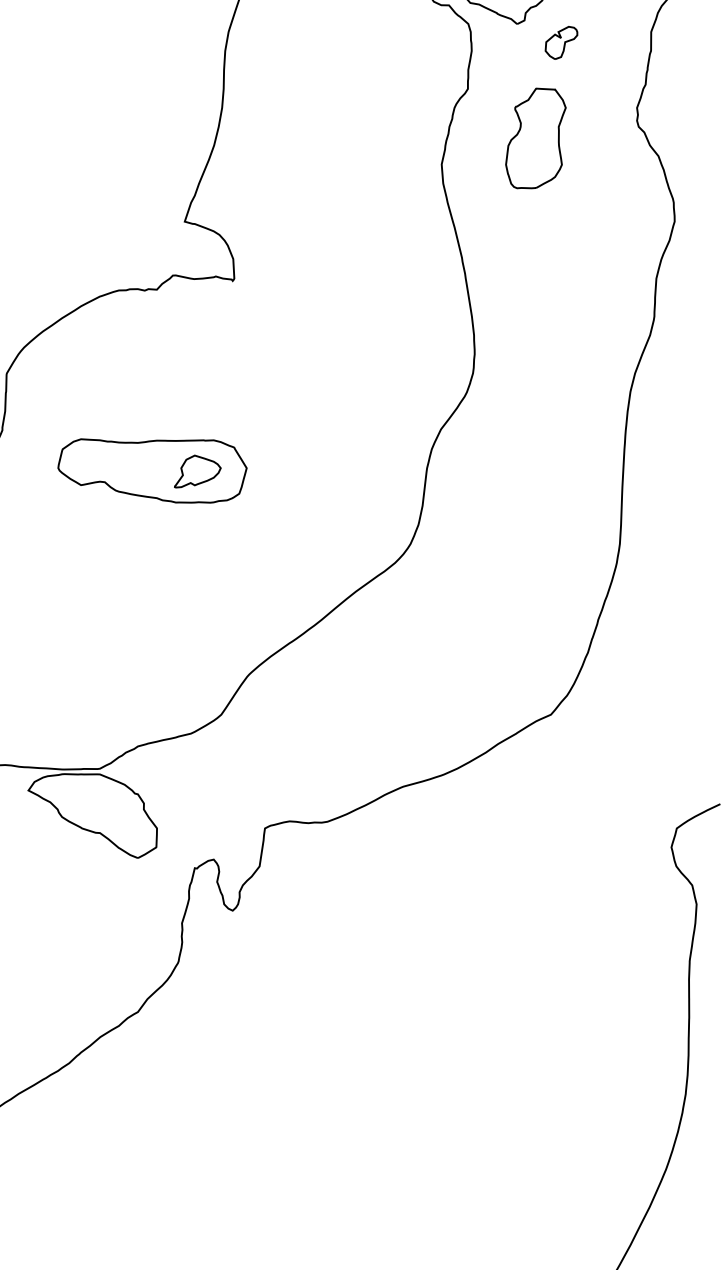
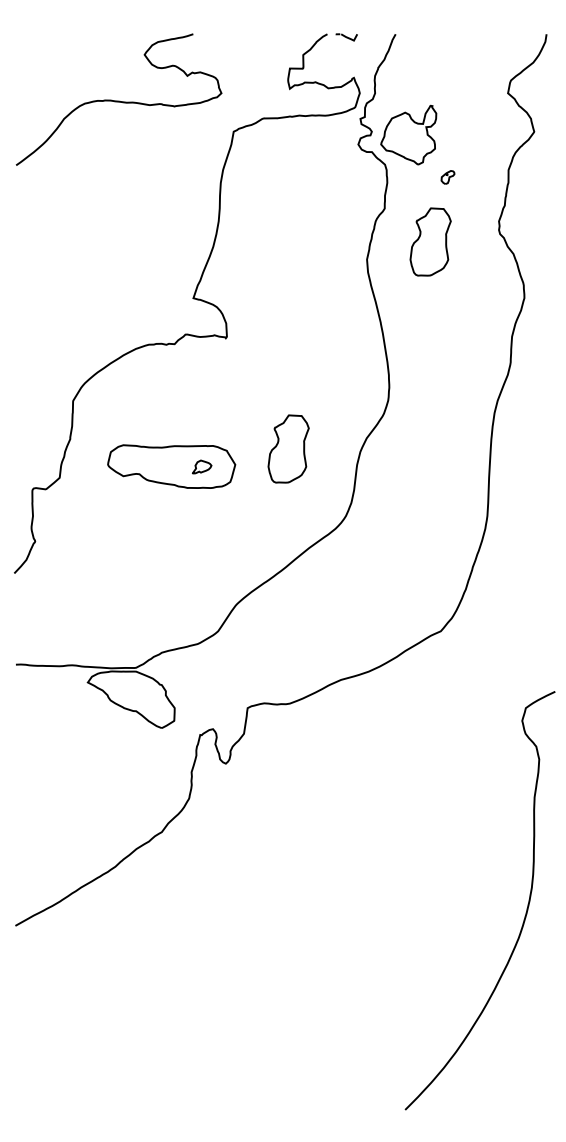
part: (560, 42) -> (447, 177), size x0.6
part: (325, 444) -> (288, 448), added
part: (196, 470) -> (201, 466), size x0.6

